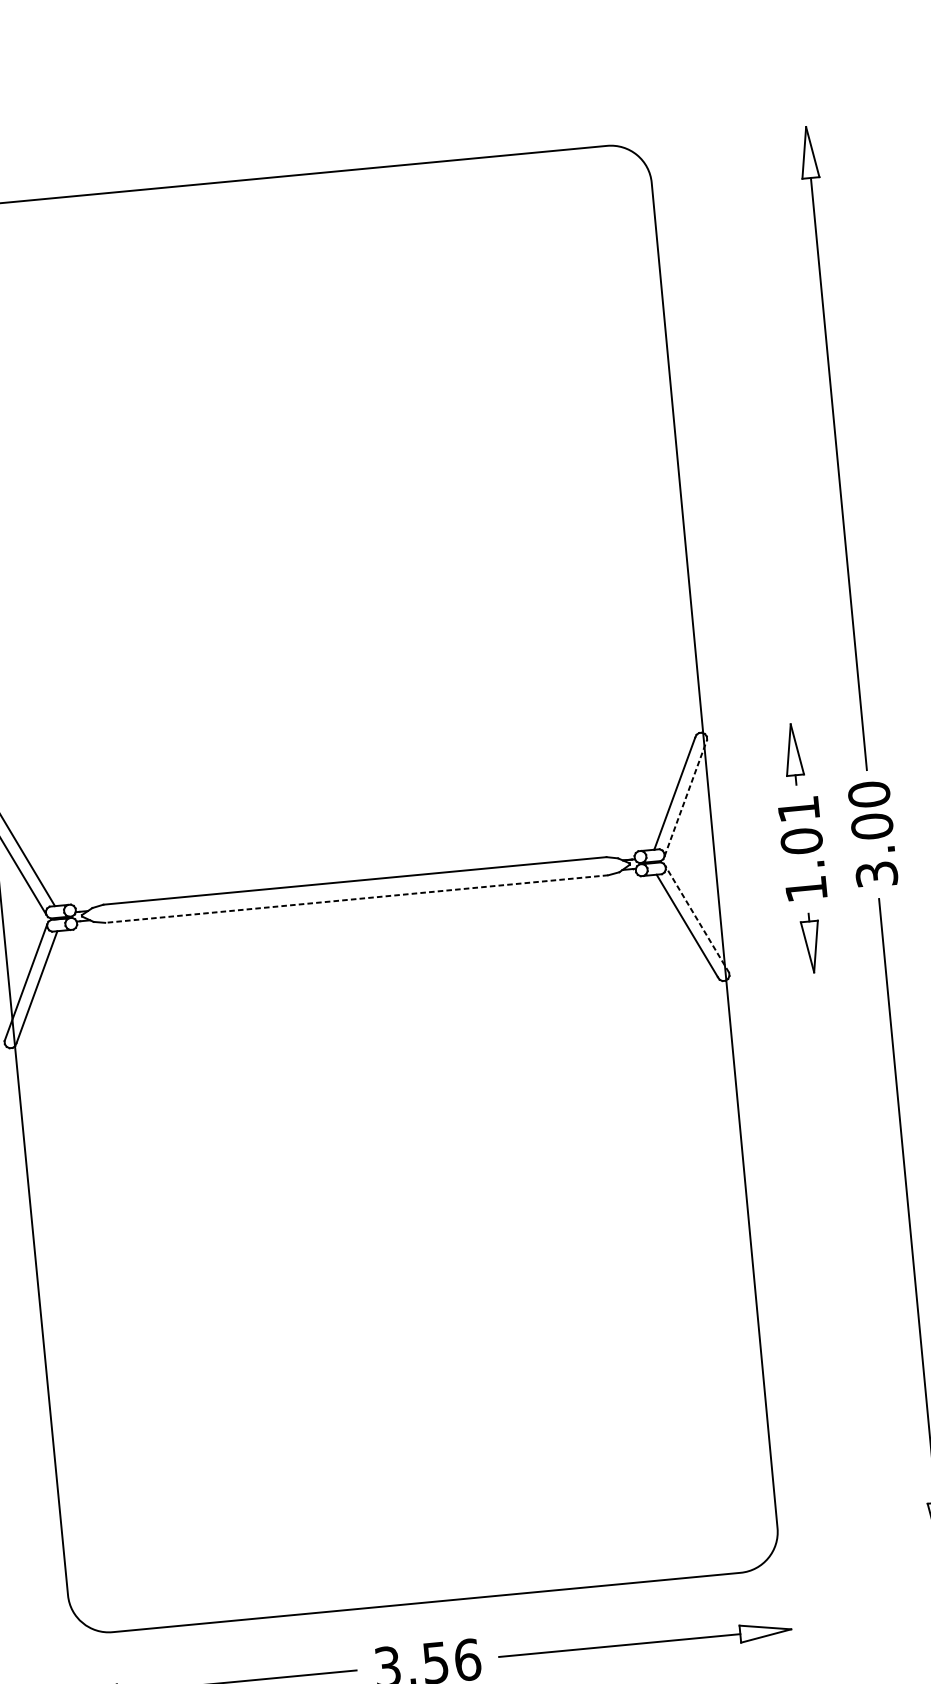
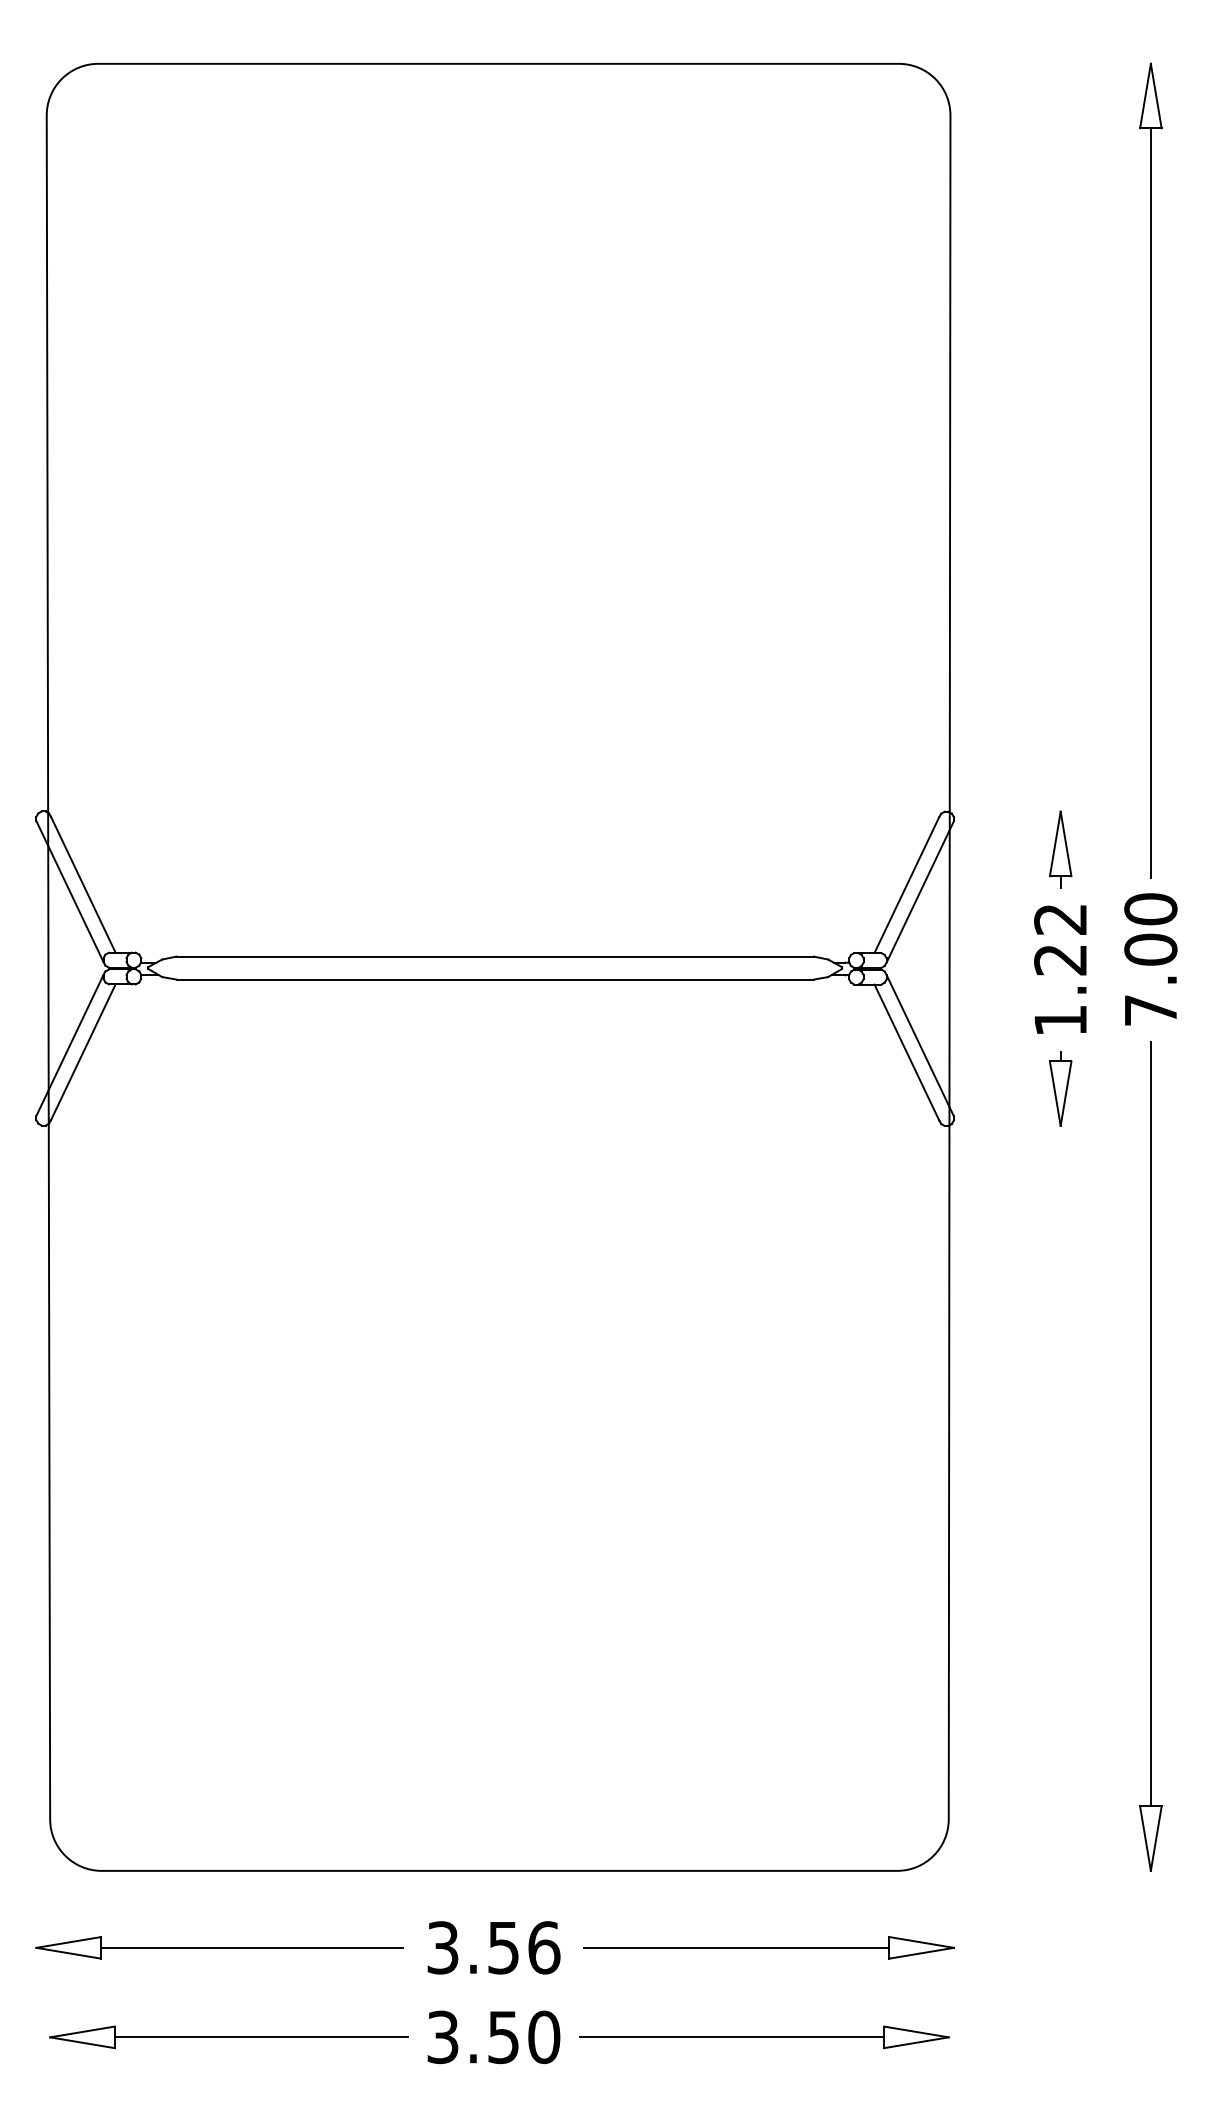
line: (685, 797) -> (920, 891), dashed -> solid
text: (800, 826) -> (1060, 940), 1.01 -> 1.22
text: (876, 874) -> (1150, 1010), 3.00 -> 7.00
line: (356, 898) -> (495, 979), dashed -> solid
line: (697, 919) -> (920, 1045), dashed -> solid

